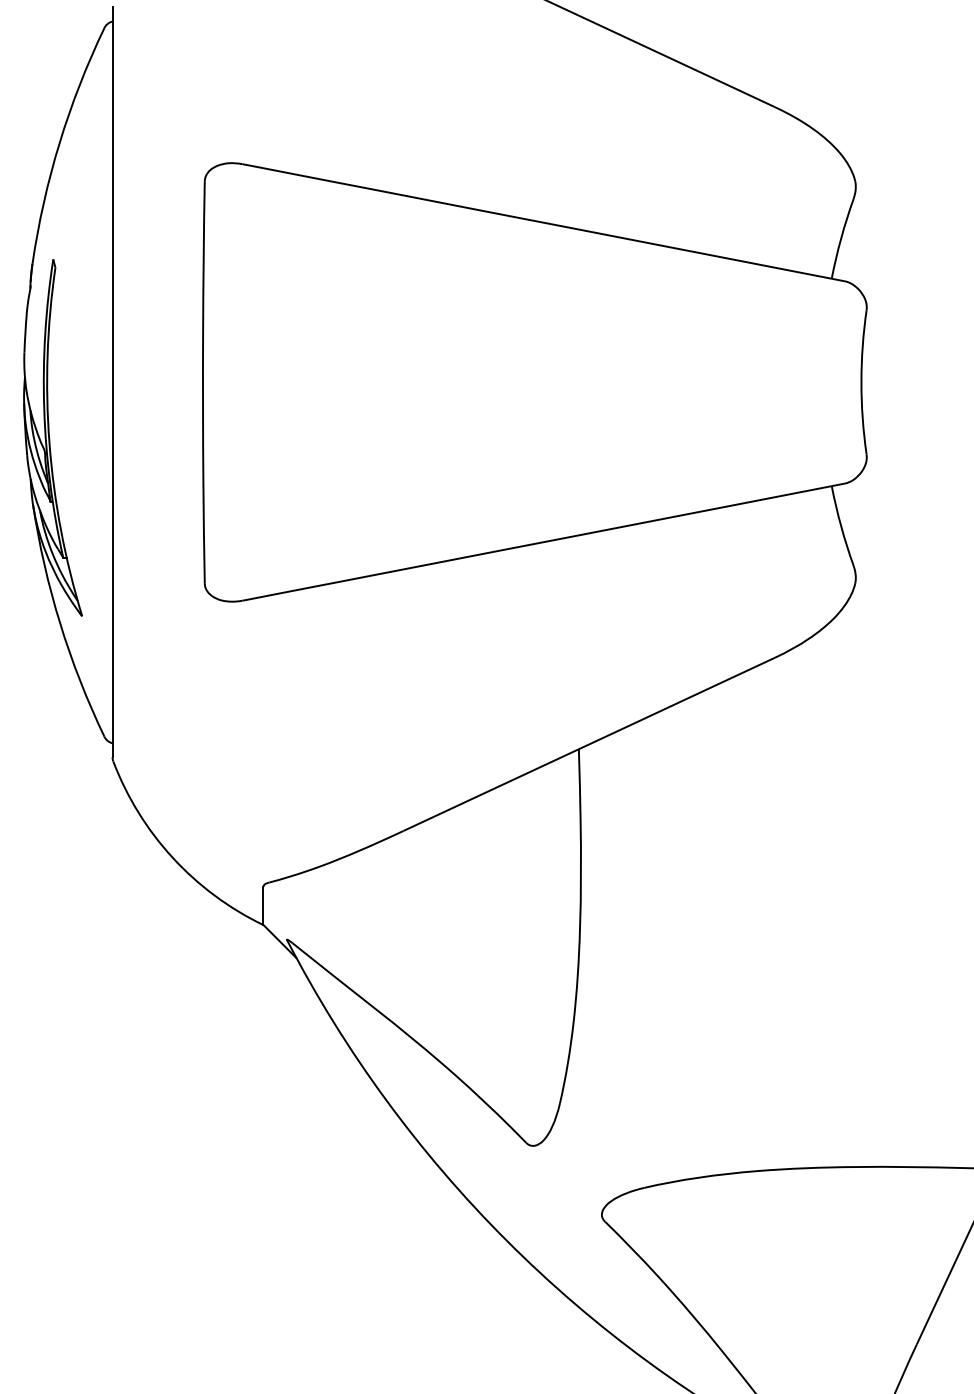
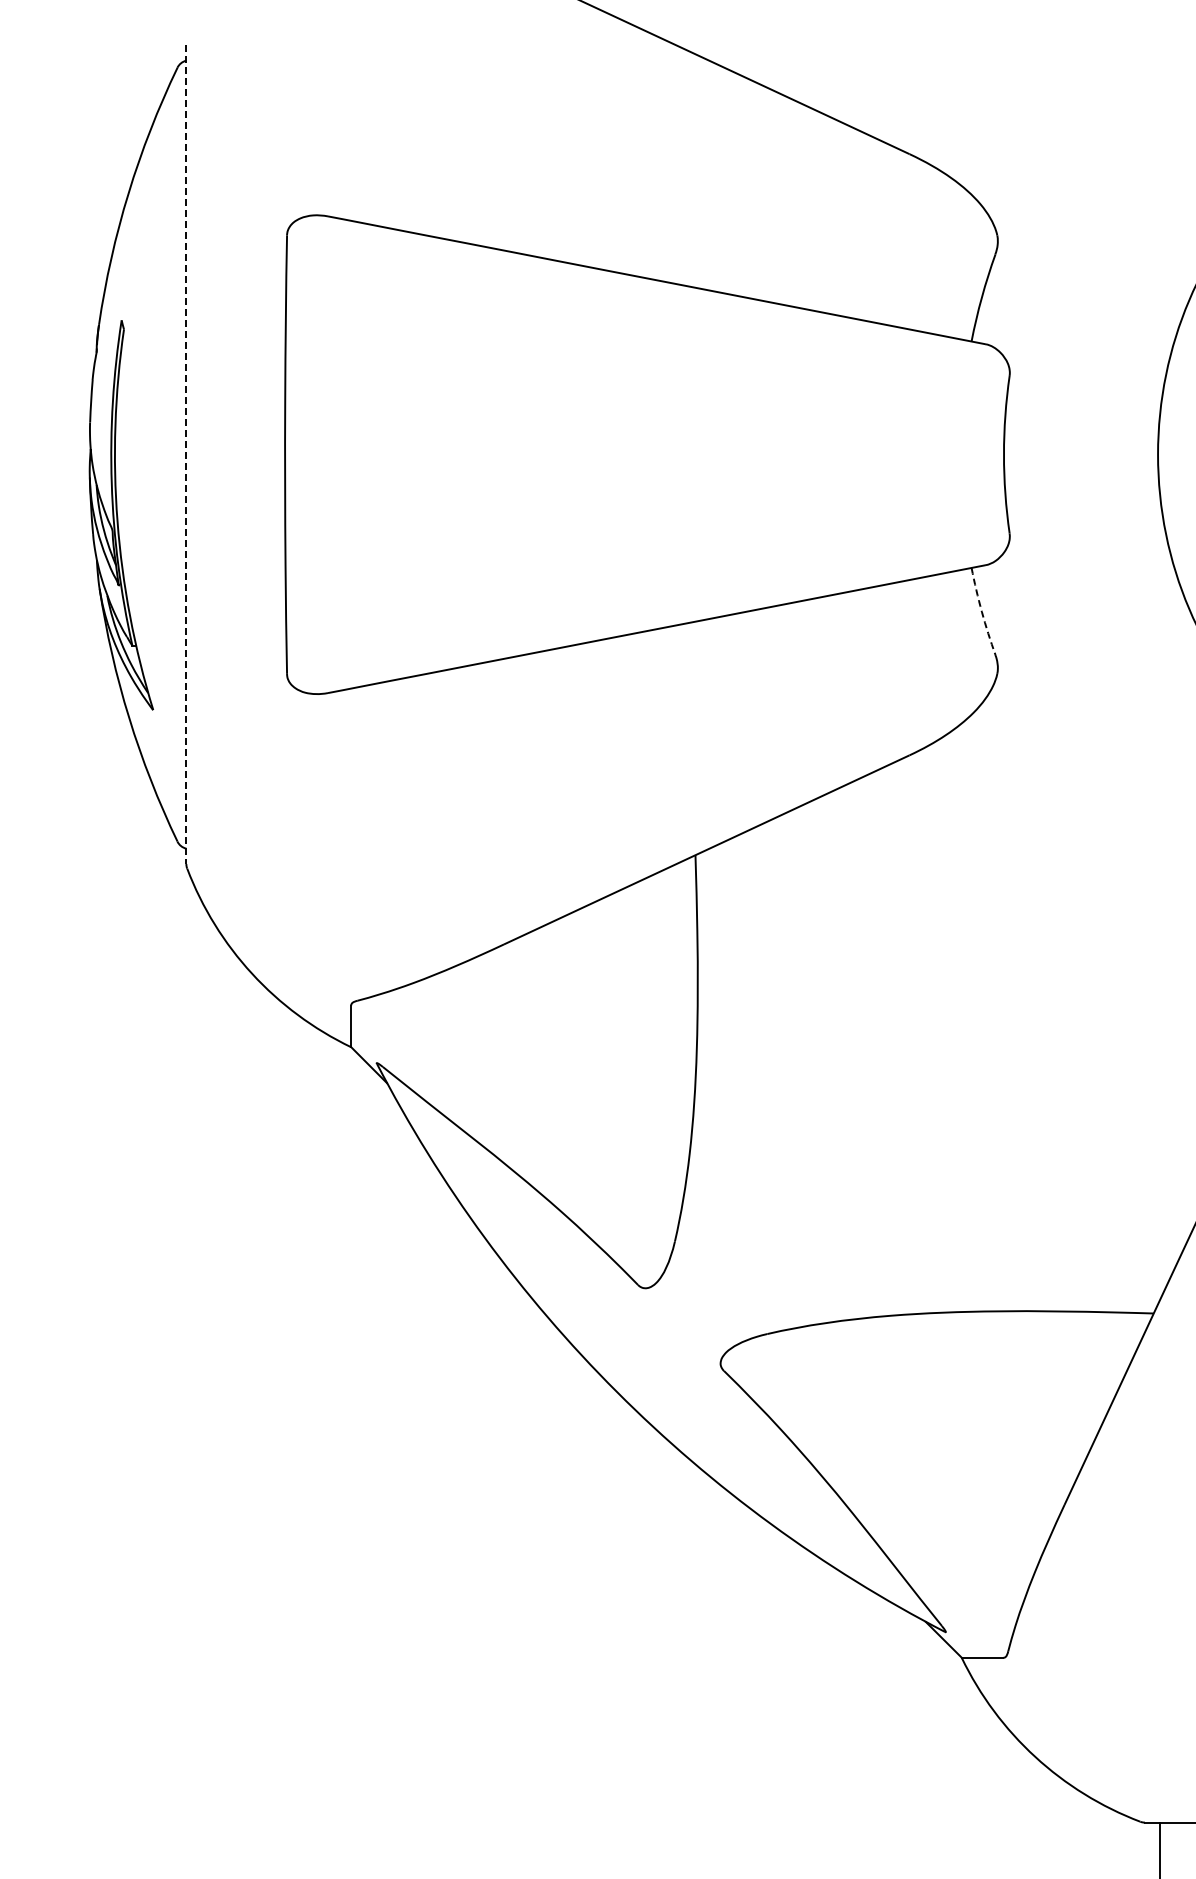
line: (112, 383) -> (186, 455), solid -> dashed
arc: (840, 526) -> (981, 611), solid -> dashed

